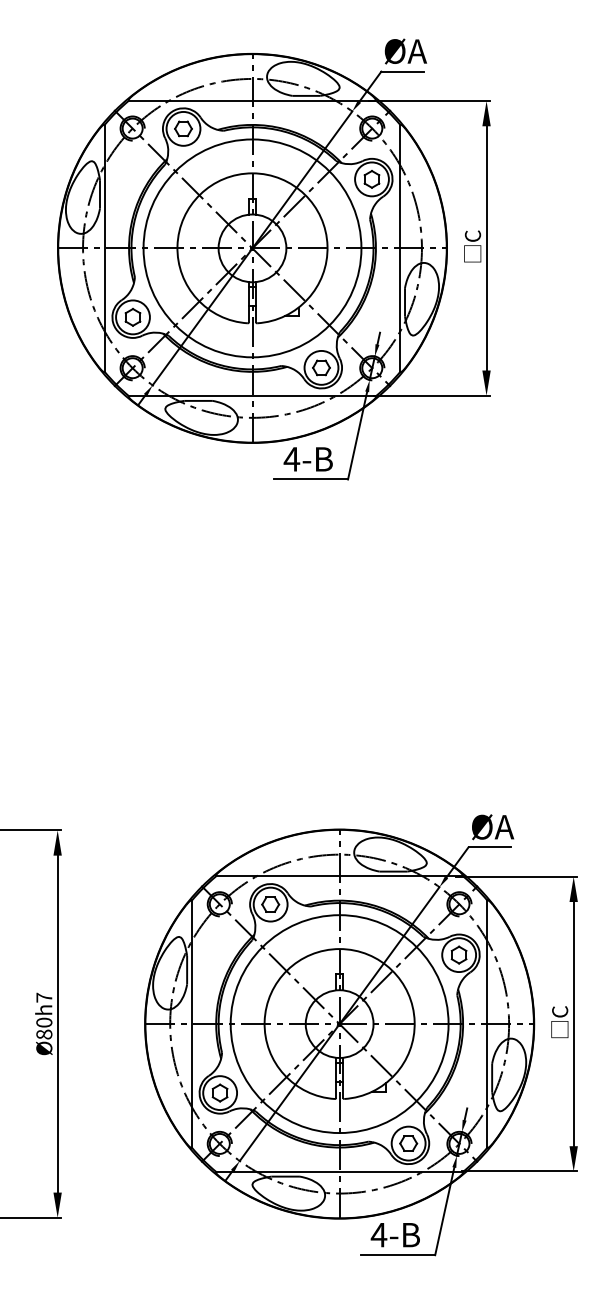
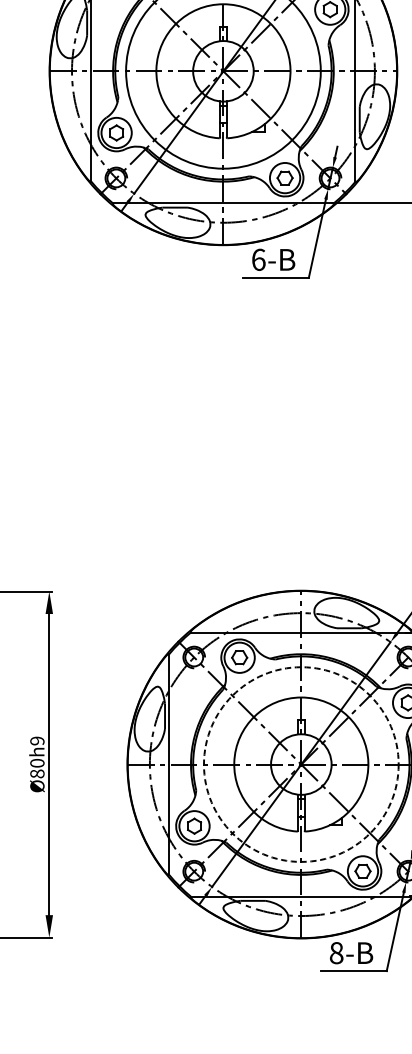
text: (291, 458) -> (258, 259), 4-B -> 6-B
text: (44, 997) -> (37, 740), 80h7 -> 80h9
circle: (339, 1024) -> (301, 764), solid -> dashed
text: (378, 1234) -> (336, 952), 4-B -> 8-B

